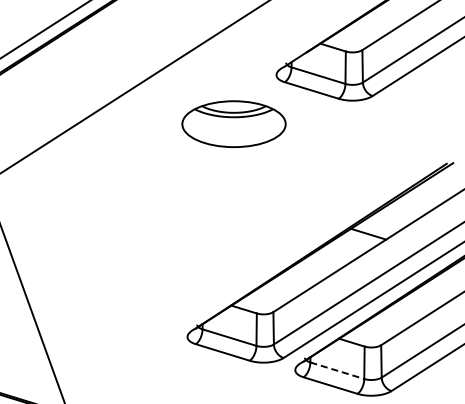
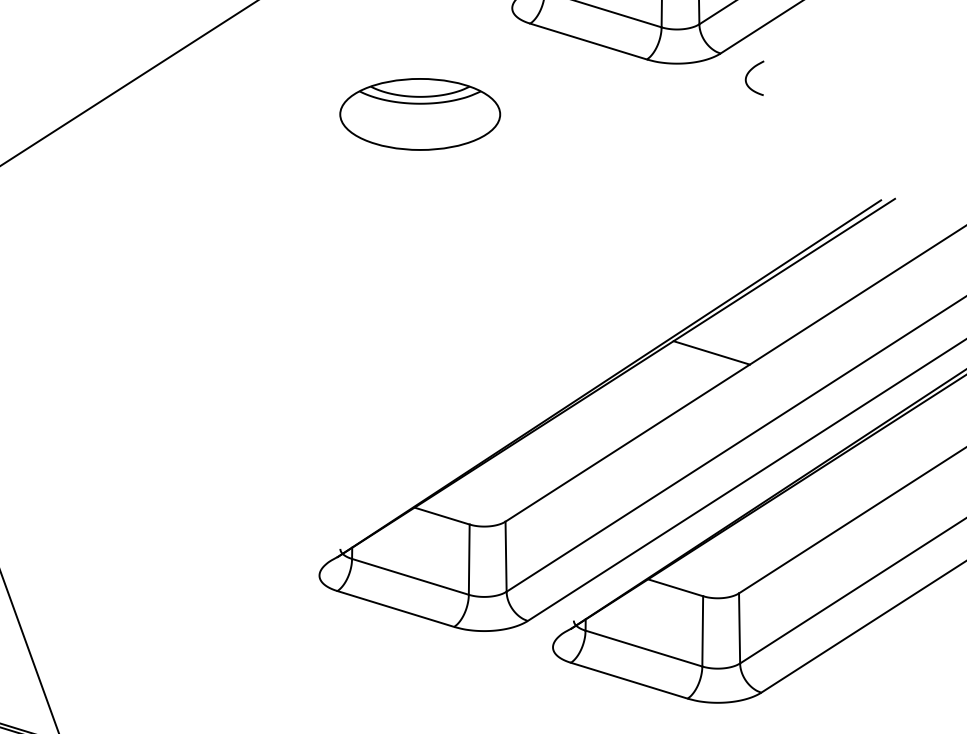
curve: (385, 107) -> (748, 78), added
part: (233, 123) -> (419, 113), size x0.71
line: (337, 370) -> (644, 648), dashed -> solid

